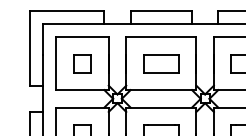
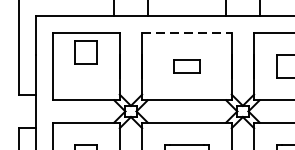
line: (161, 37) -> (187, 33), solid -> dashed
part: (82, 63) -> (86, 52), moved
part: (161, 63) -> (187, 66), size x0.6

